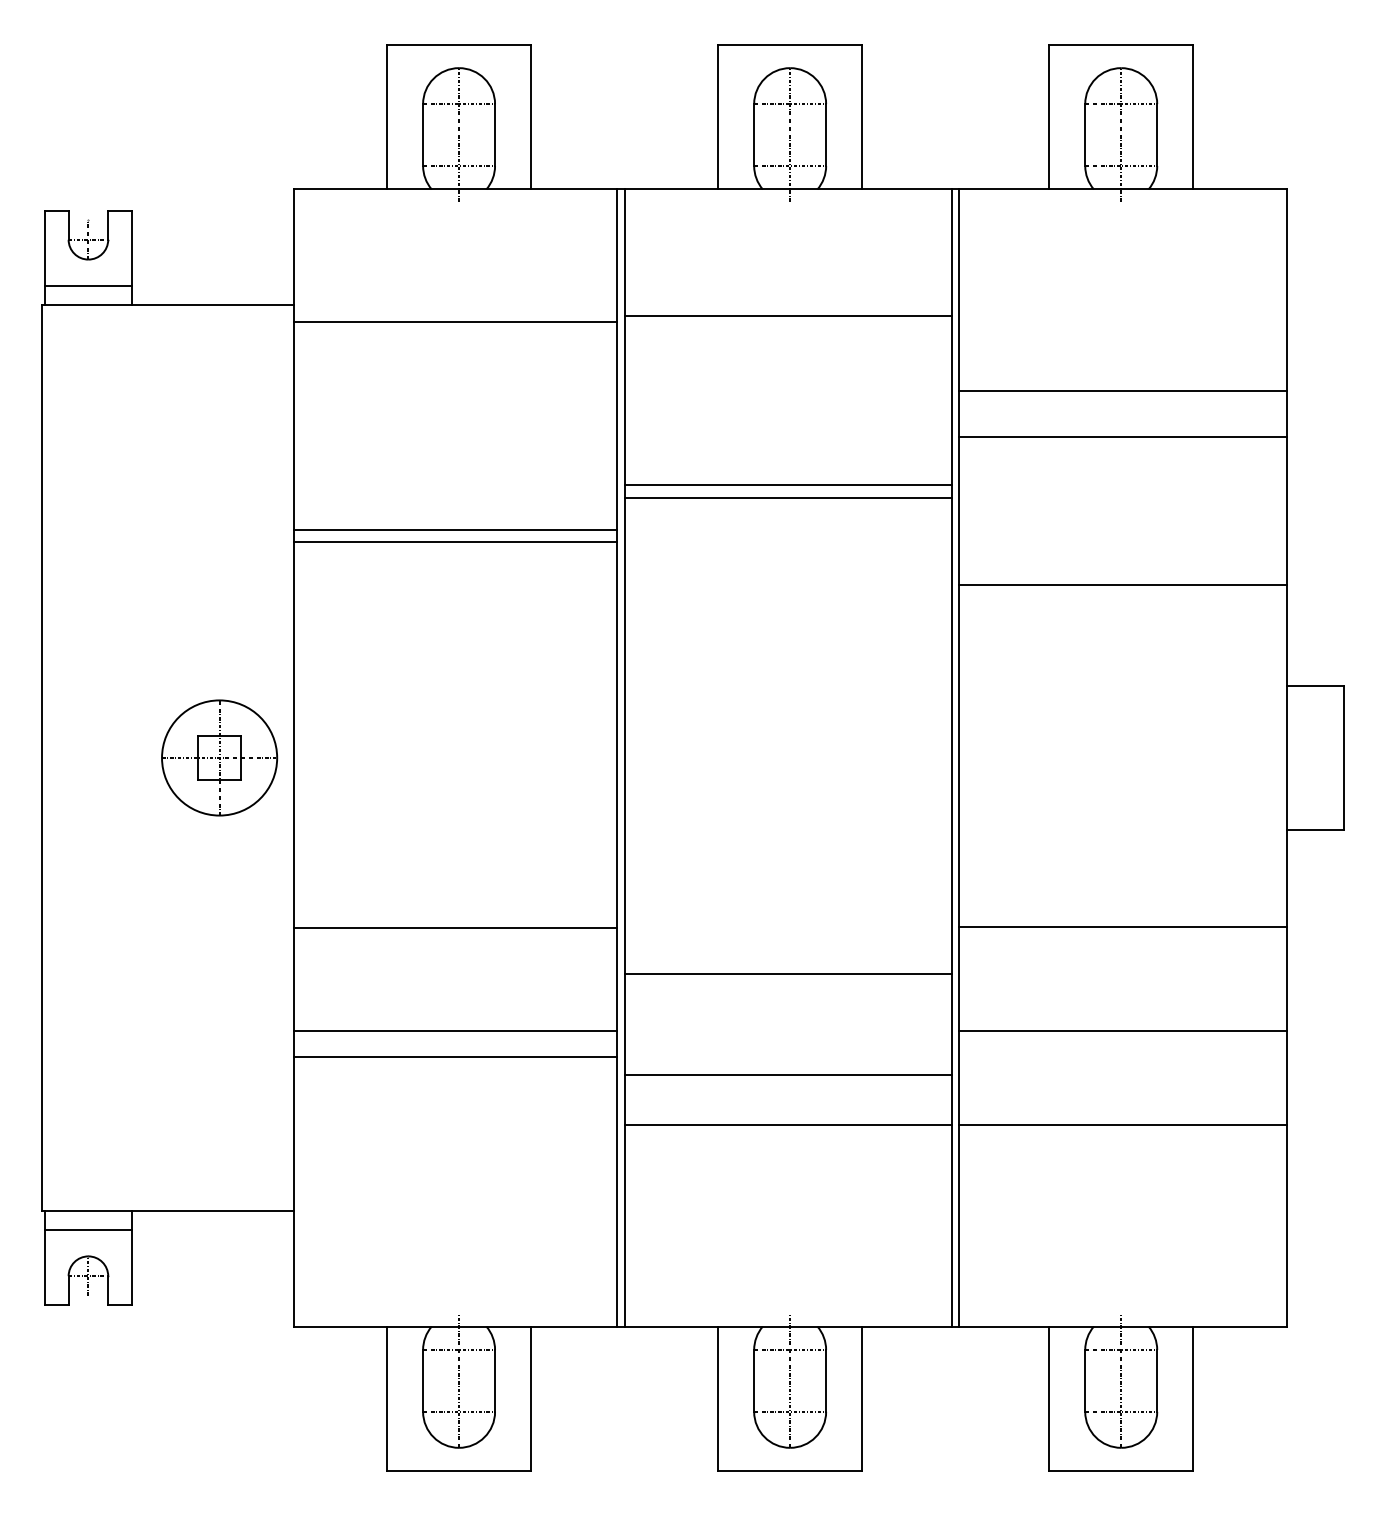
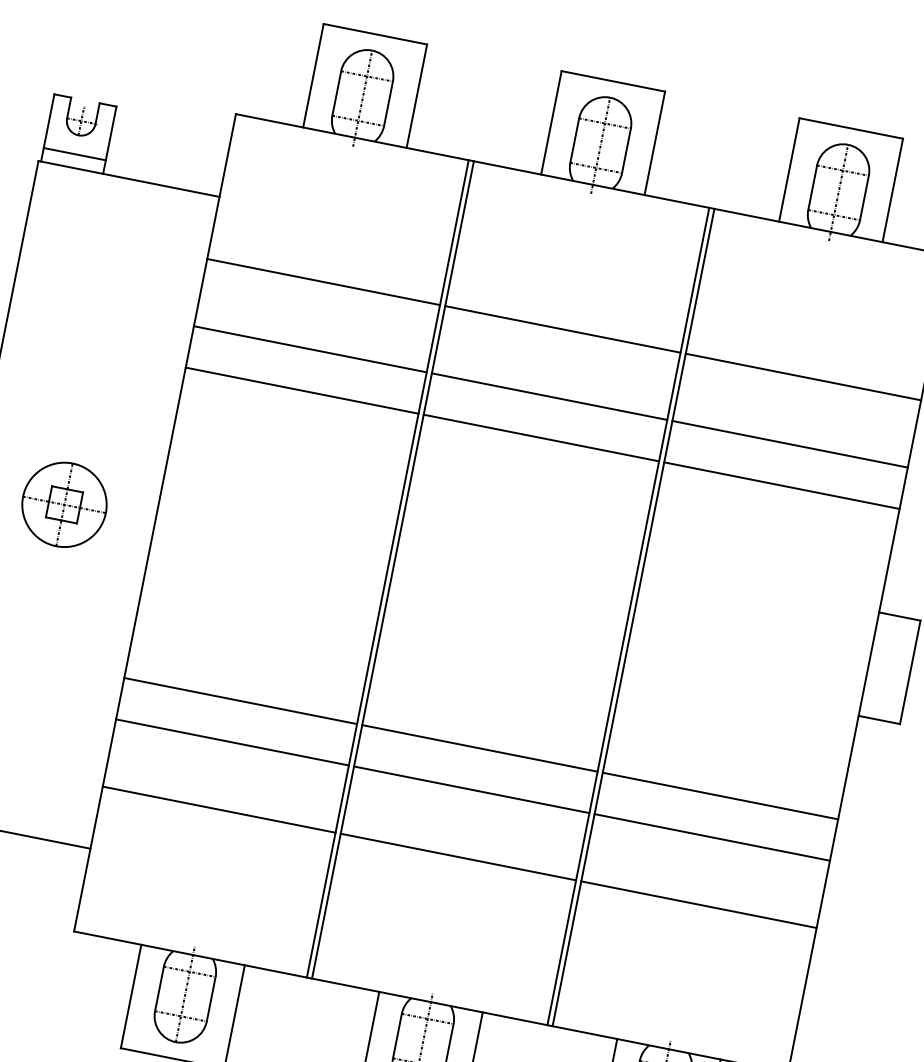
line: (788, 315) -> (563, 329), moved
line: (455, 321) -> (323, 281), moved
line: (1122, 436) -> (789, 444), moved
line: (788, 498) -> (541, 438), moved
line: (455, 529) -> (310, 349), moved
line: (1122, 585) -> (781, 485), moved
part: (219, 757) -> (64, 504), moved
line: (1122, 926) -> (720, 795), moved
line: (455, 927) -> (240, 700), moved
line: (455, 1057) -> (219, 810), moved
line: (788, 1075) -> (471, 789), moved

